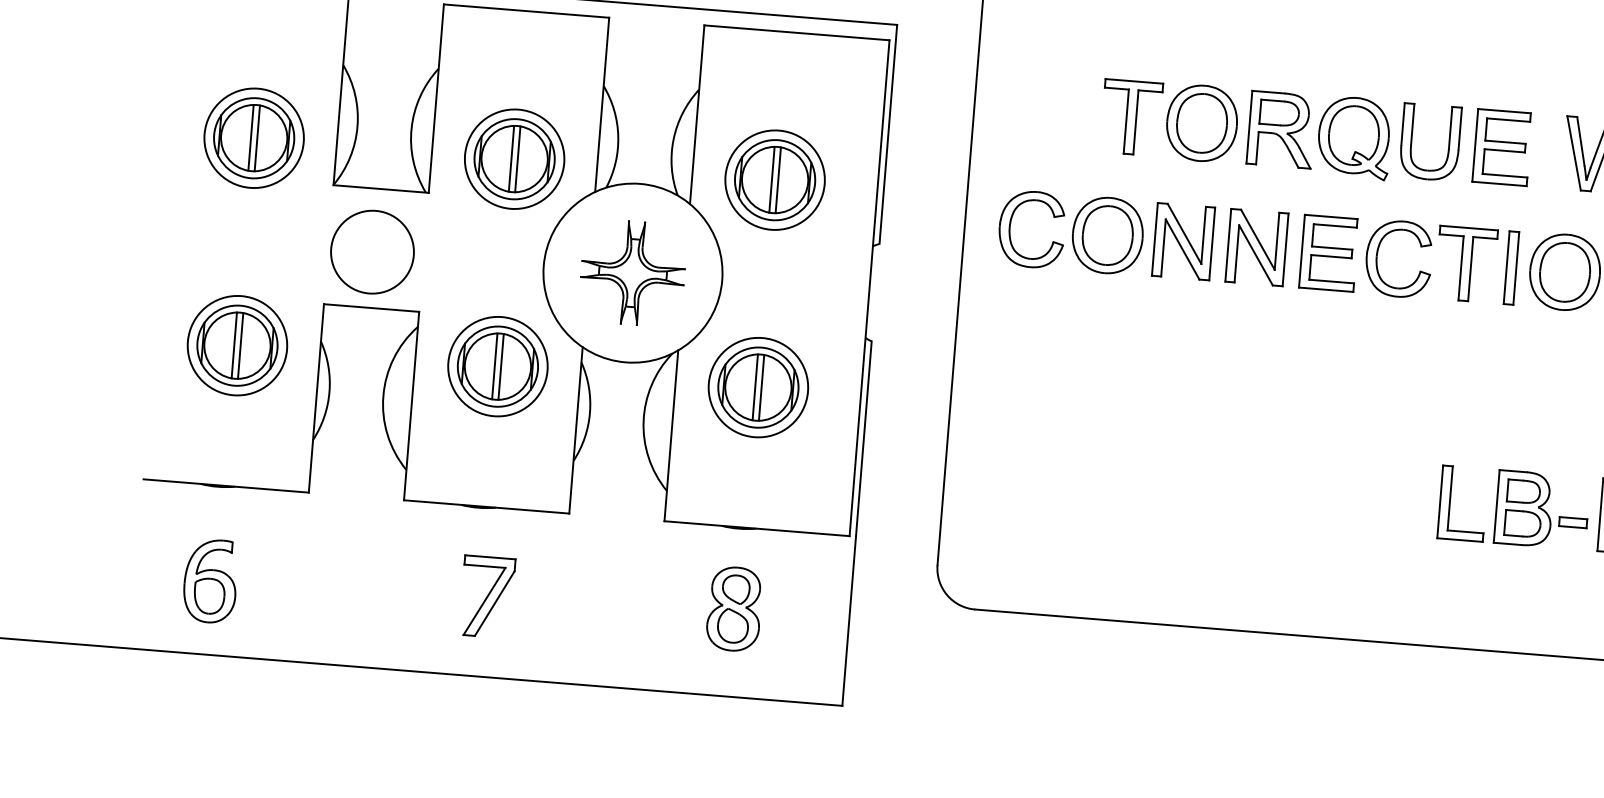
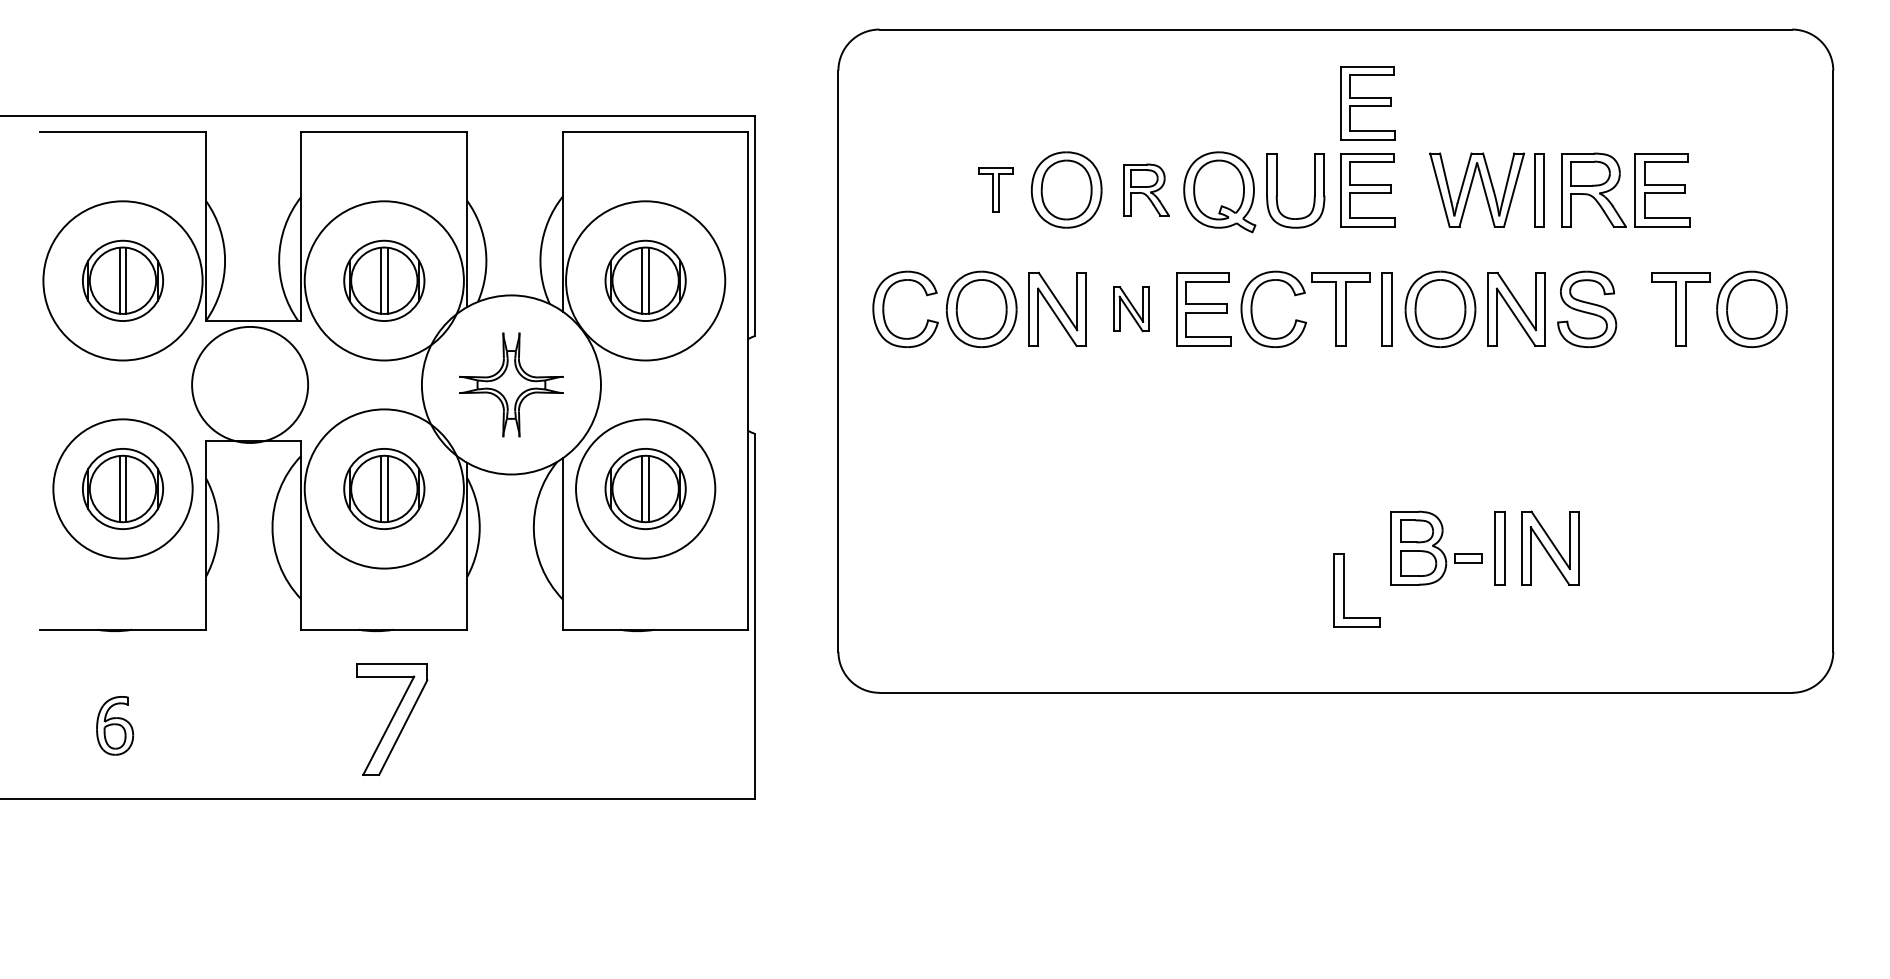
part: (1508, 61) -> (1367, 103), added
part: (1131, 118) -> (995, 190), size x0.6
part: (1281, 129) -> (1146, 189), size x0.7
circle: (253, 137) -> (122, 280), size x1.6
circle: (514, 158) -> (384, 280), size x1.6
circle: (774, 179) -> (645, 280), size x1.6
part: (1257, 246) -> (1131, 308), size x0.6
circle: (371, 251) -> (249, 384), size x1.4
circle: (236, 345) -> (122, 488), size x1.4
circle: (498, 366) -> (384, 488), size x1.6
circle: (758, 387) -> (645, 488), size x1.4
part: (1450, 502) -> (1344, 590), moved
part: (210, 580) -> (114, 725), size x0.7
part: (487, 597) -> (392, 719), size x1.4
part: (734, 608) -> (639, 711), removed

